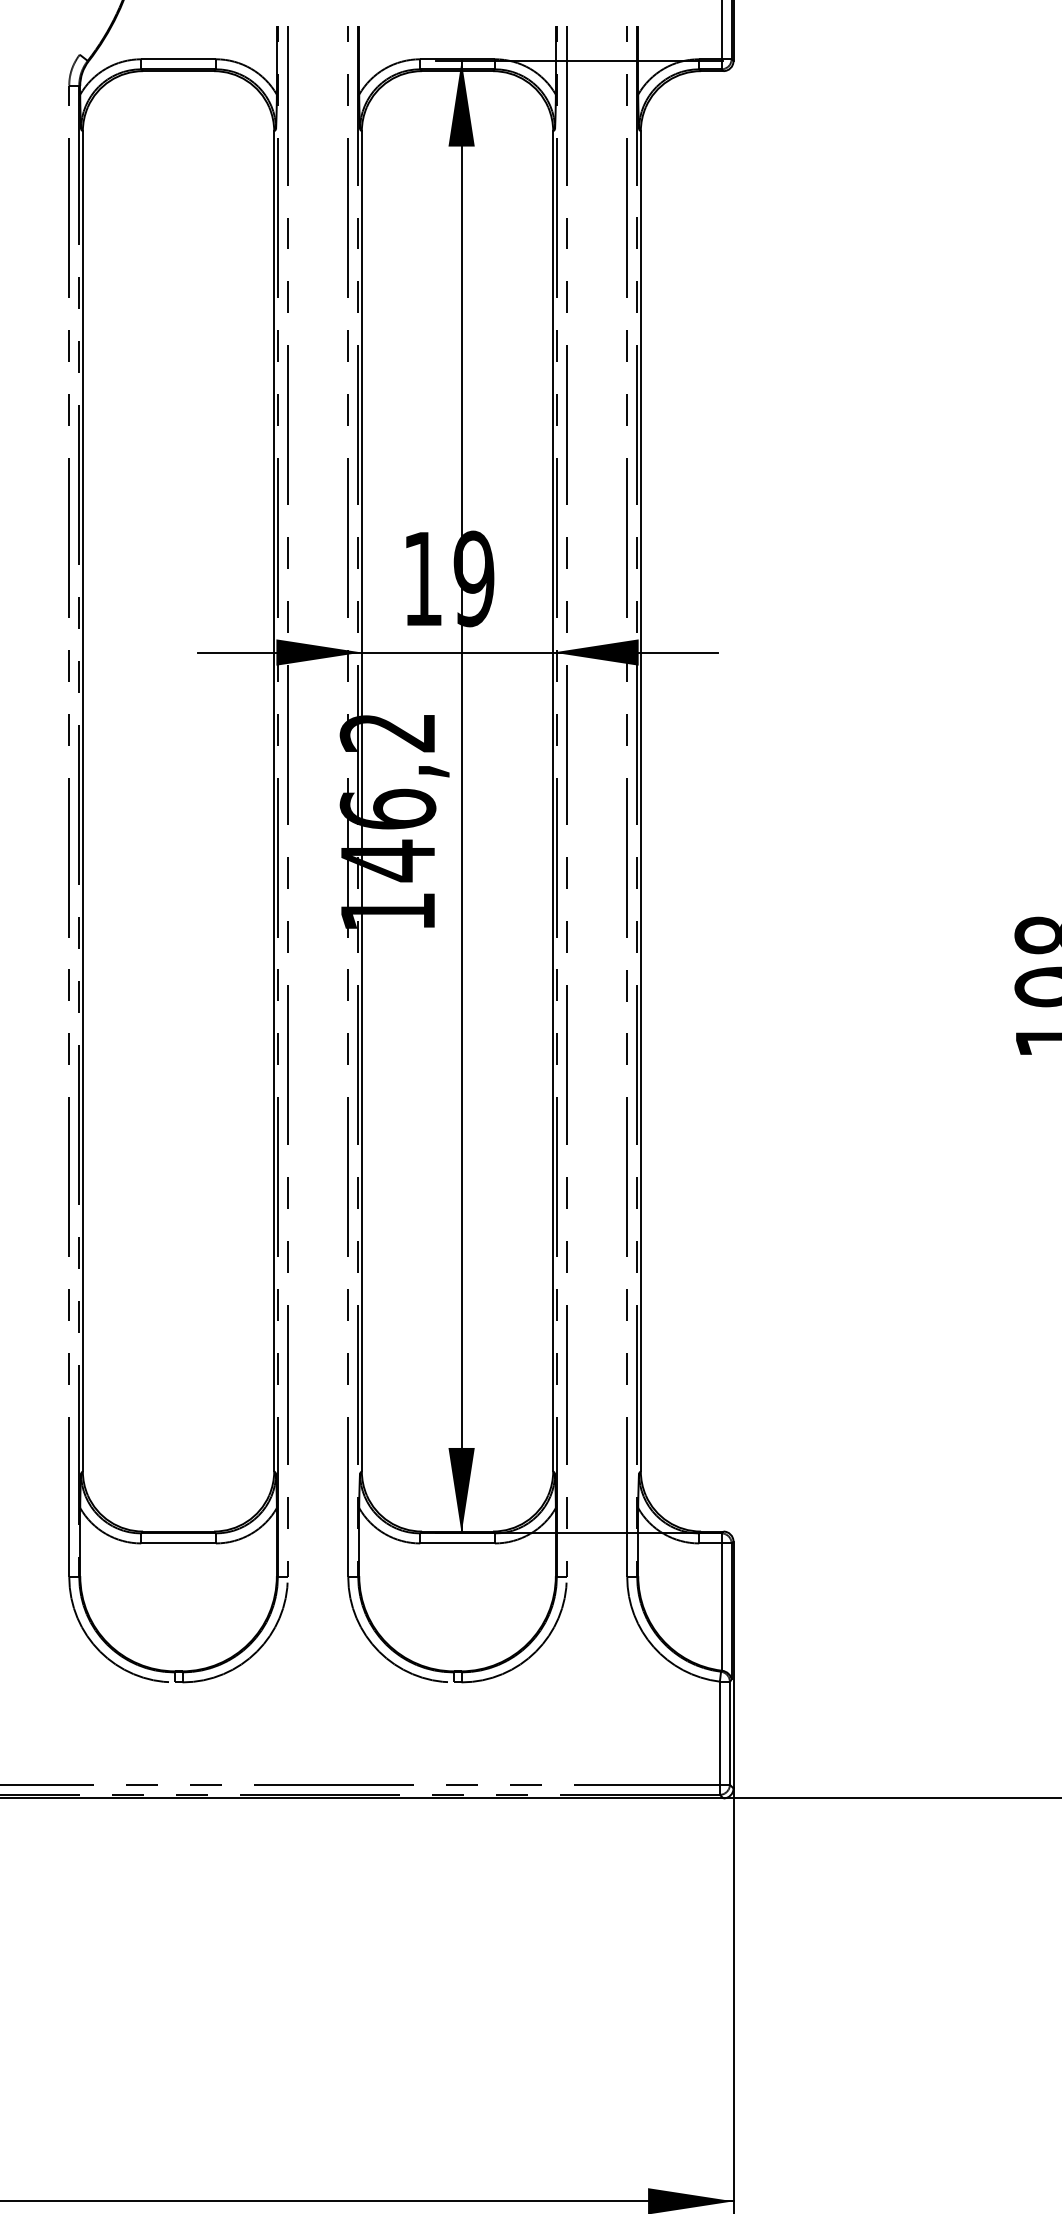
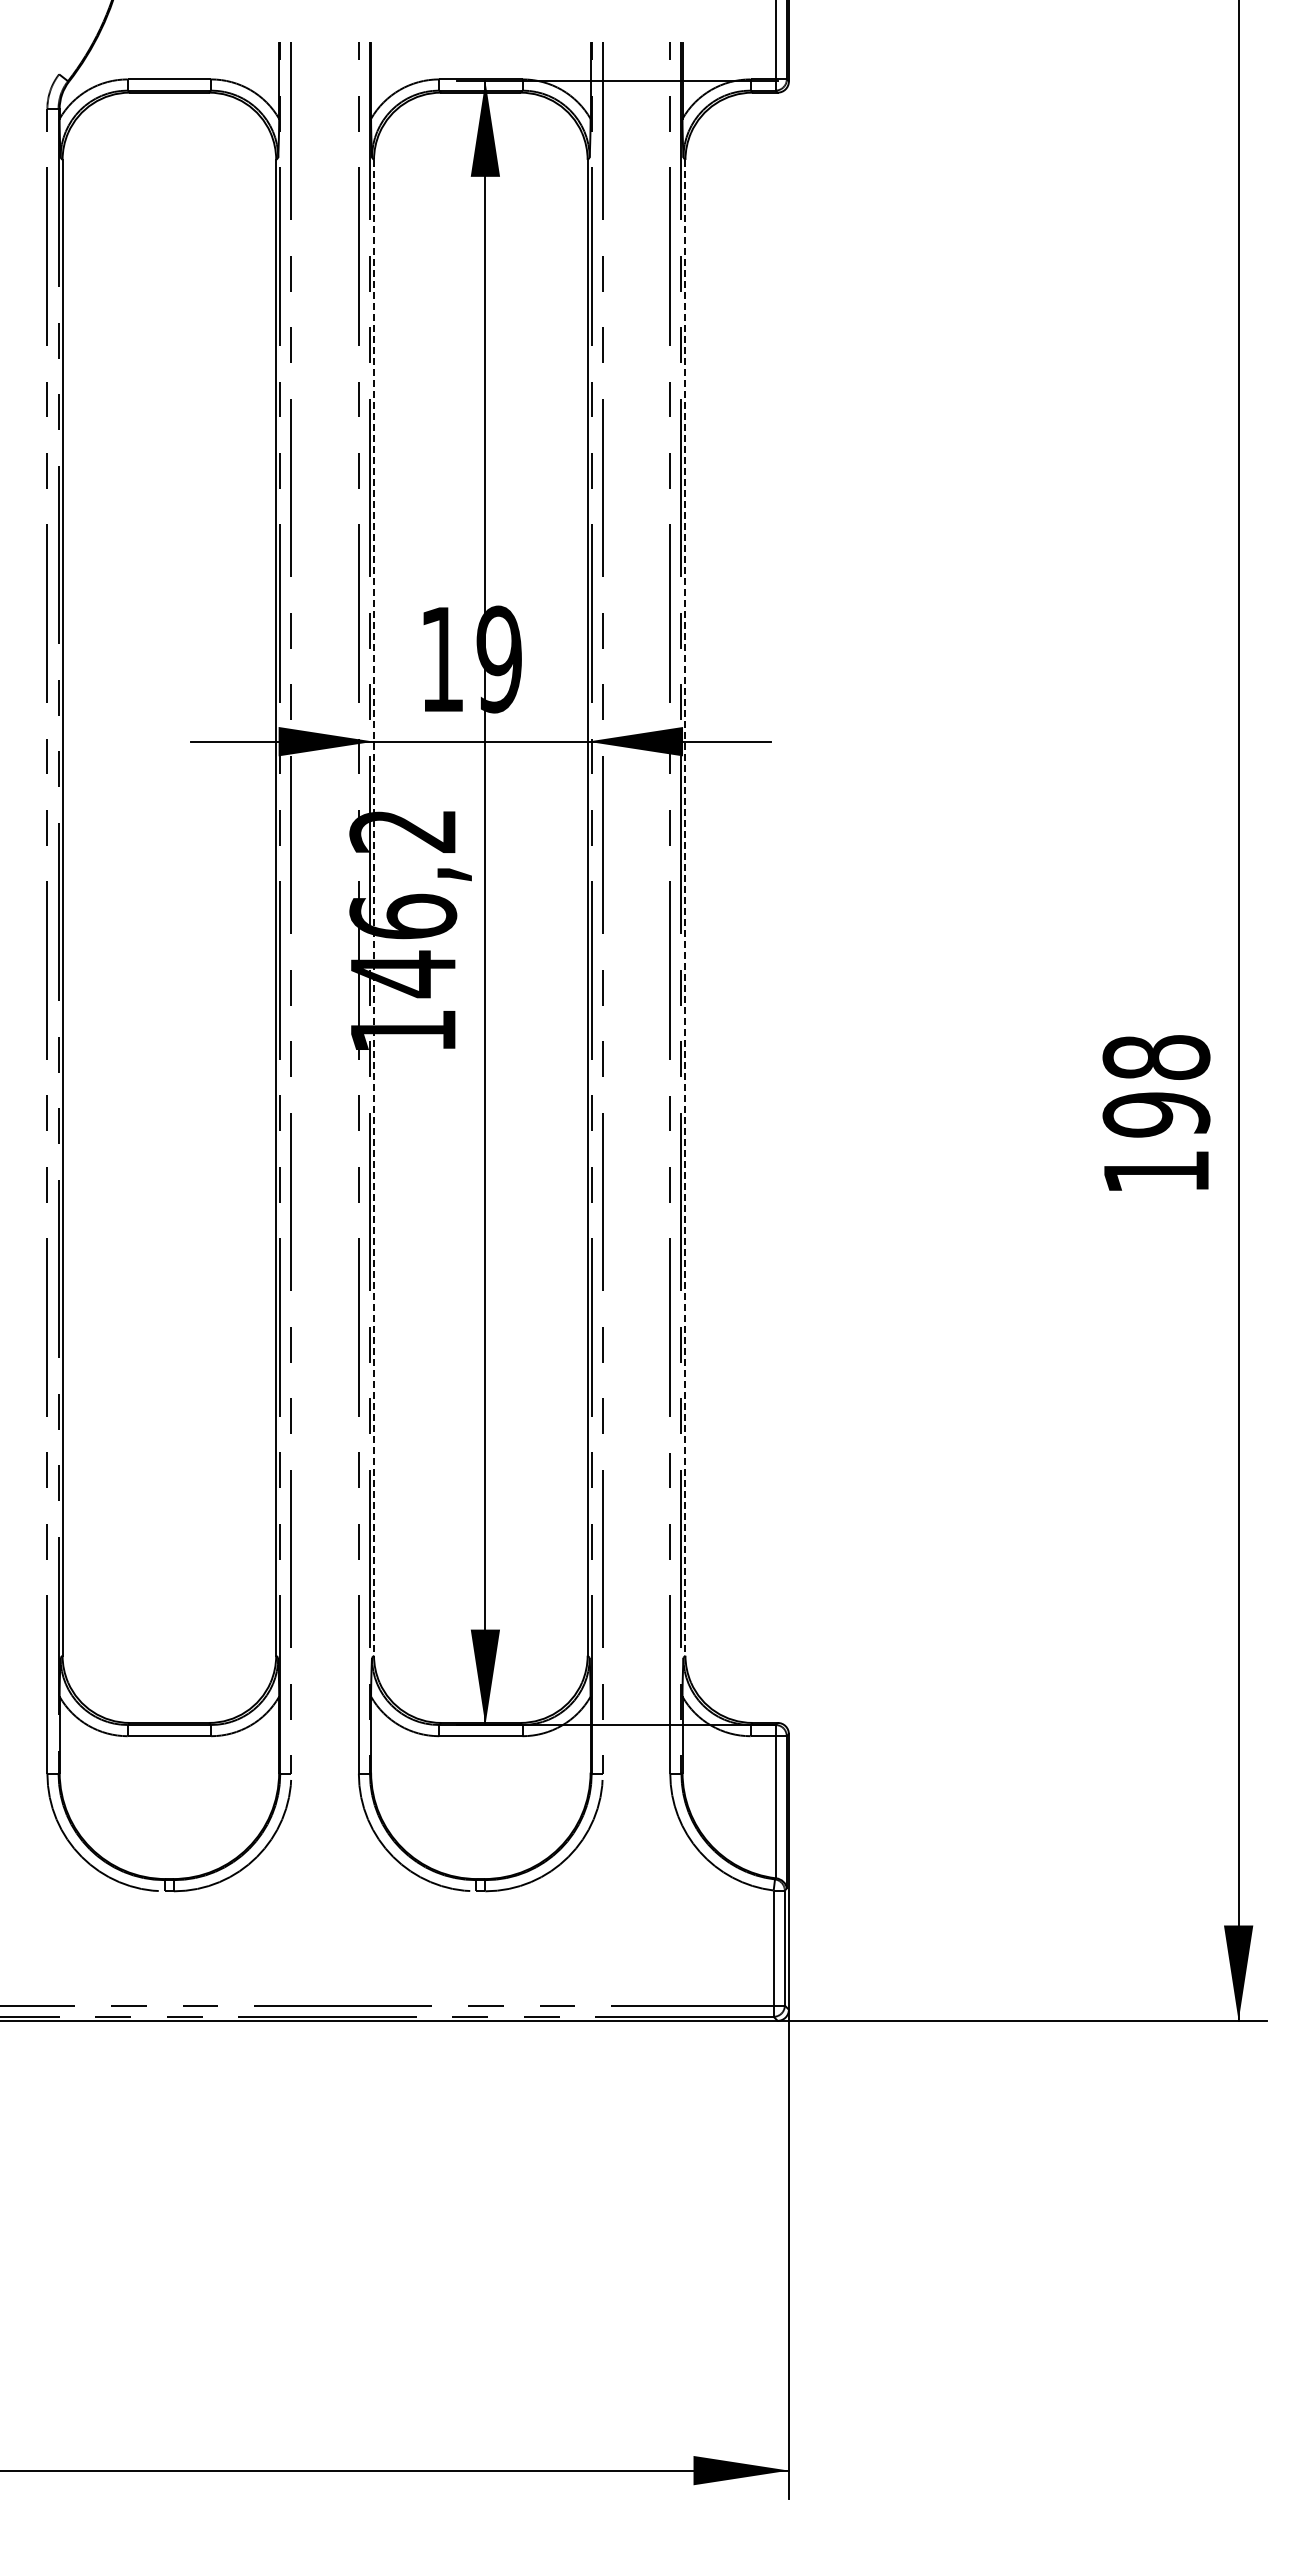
line: (362, 801) -> (374, 907), solid -> dashed
line: (640, 801) -> (685, 907), solid -> dashed

